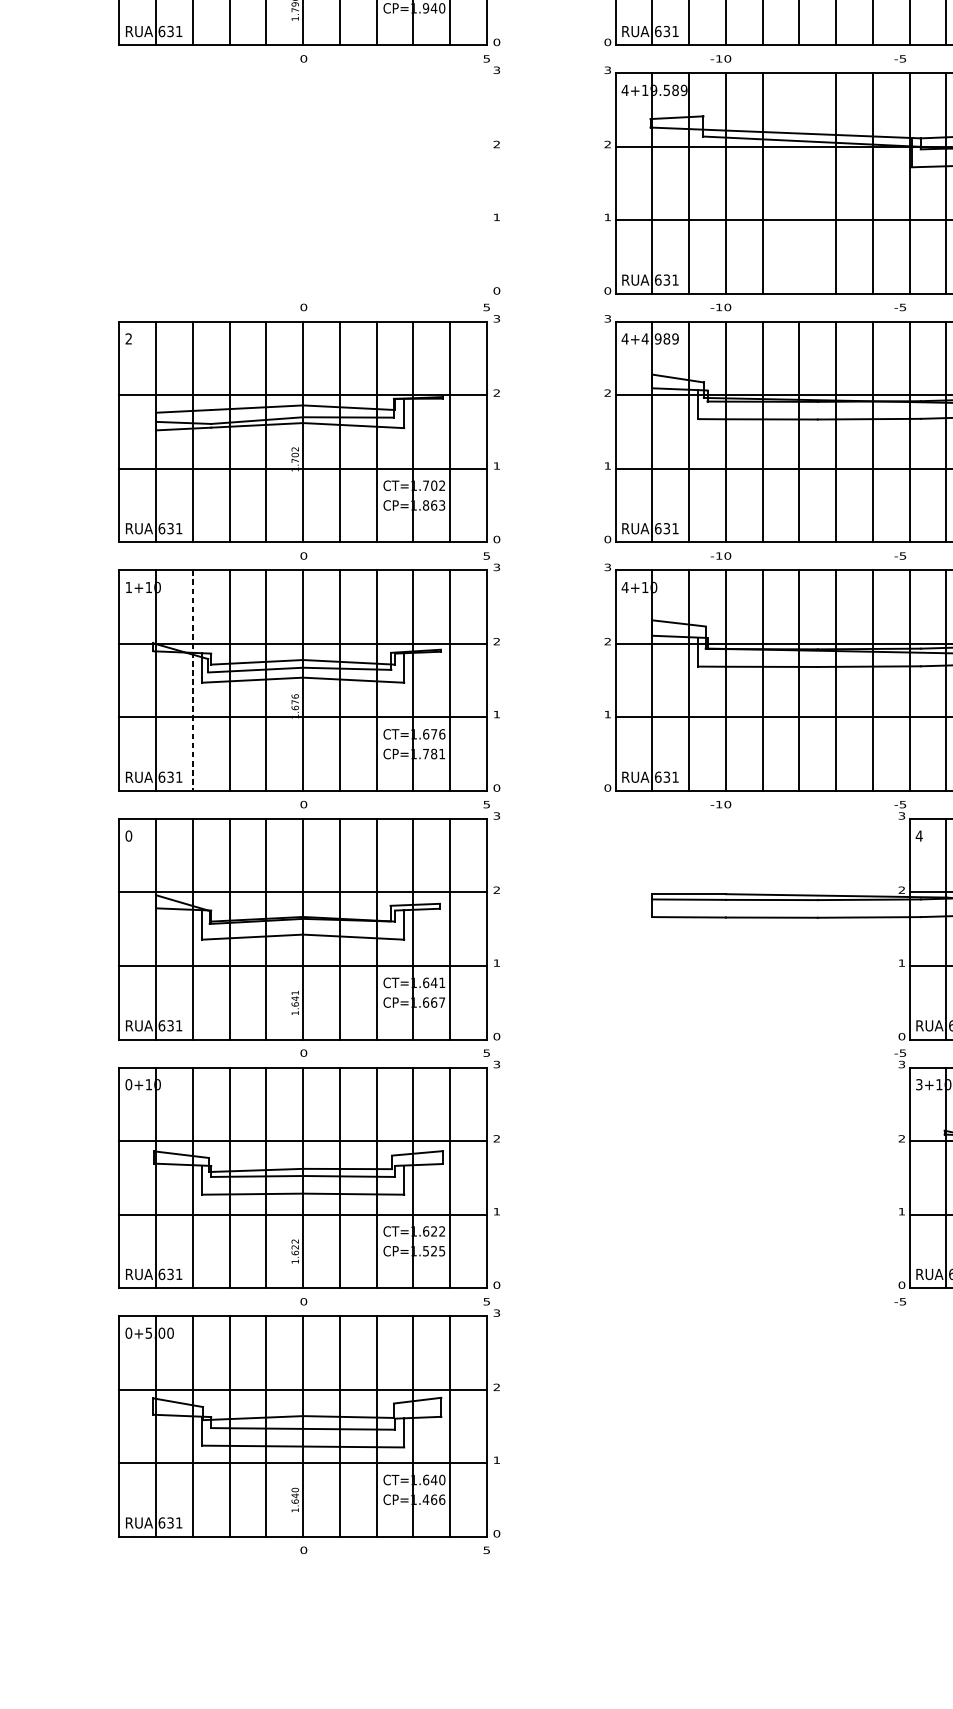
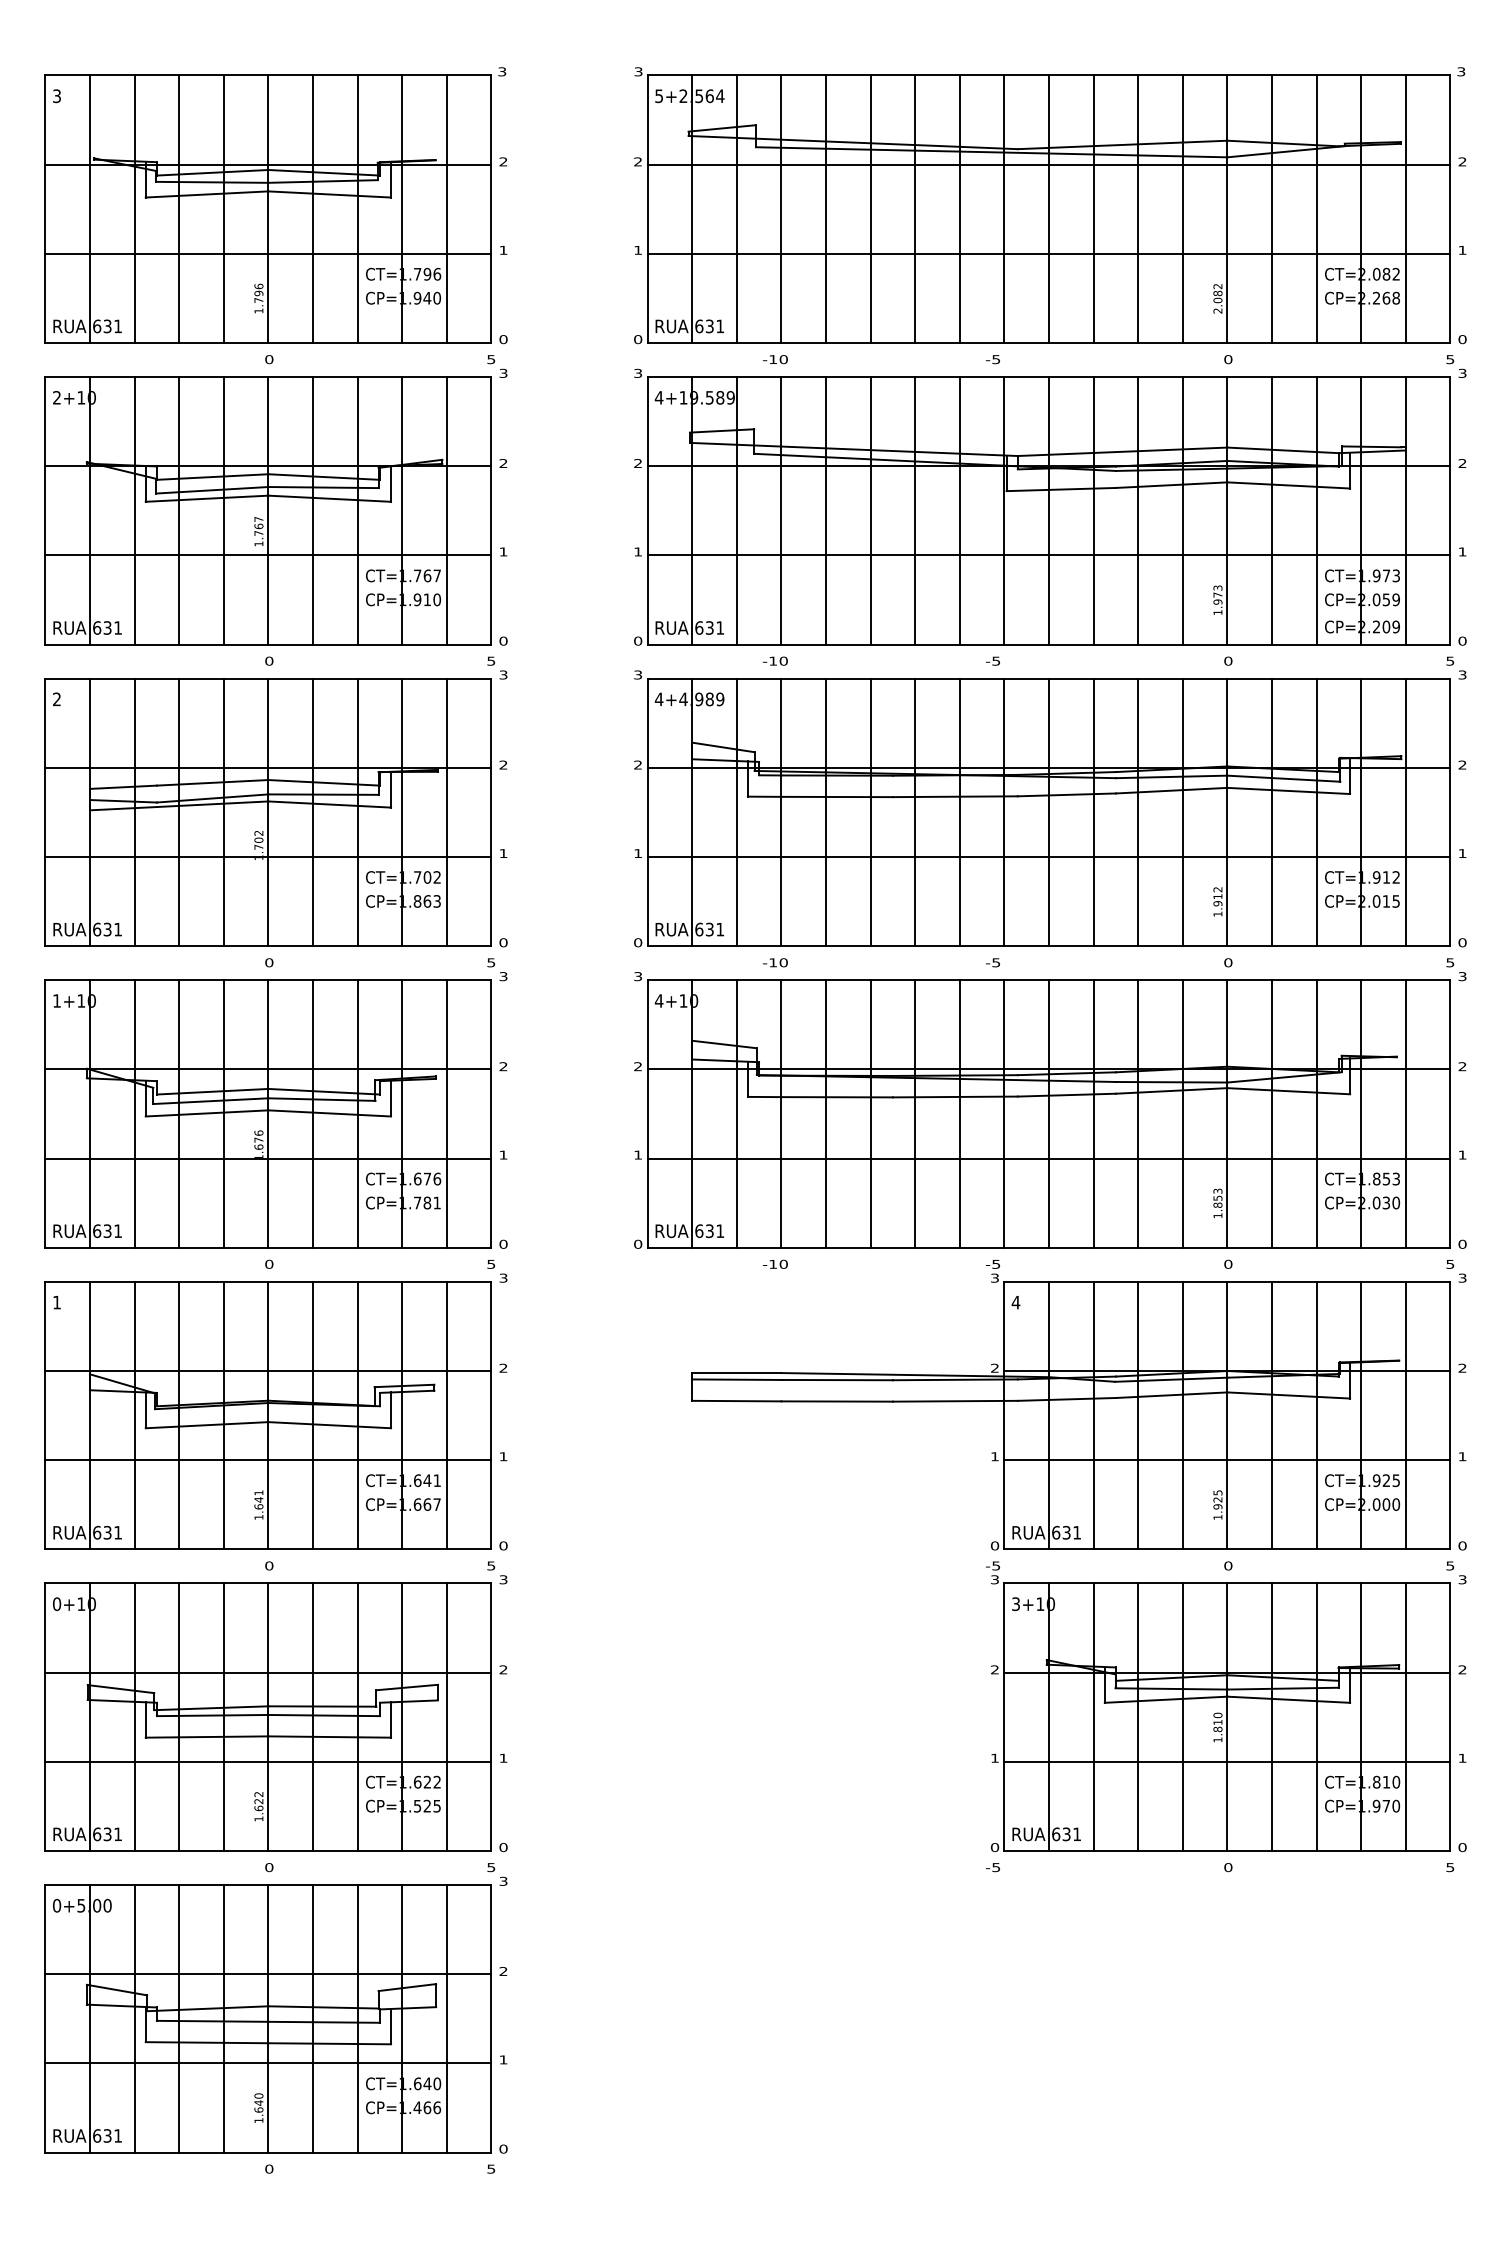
part: (302, 183) -> (267, 510), added
line: (799, 183) -> (870, 510), added
line: (192, 681) -> (134, 1114), dashed -> solid
text: (129, 836) -> (57, 1302), 0 -> 1

